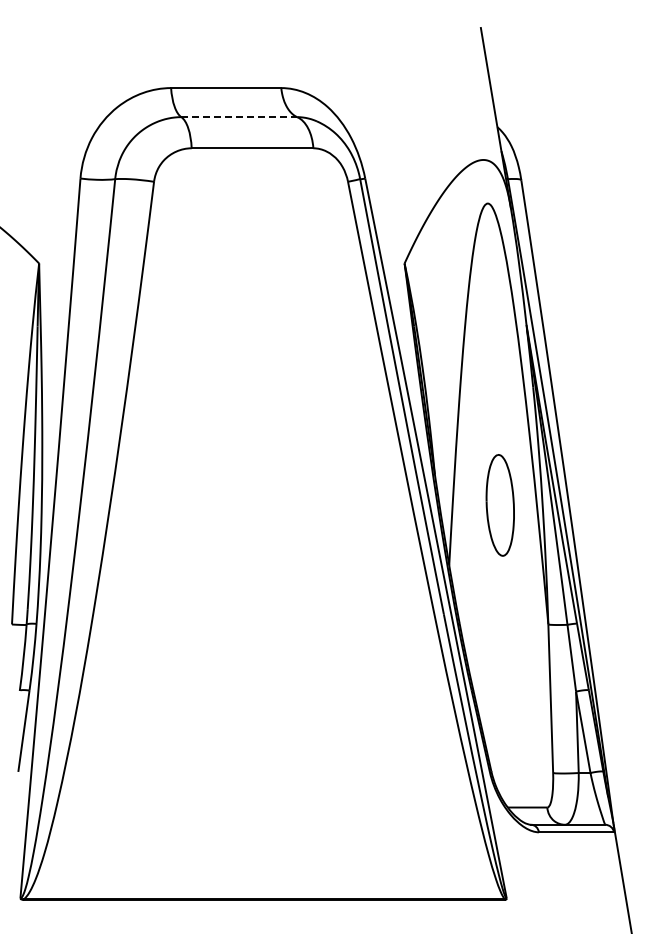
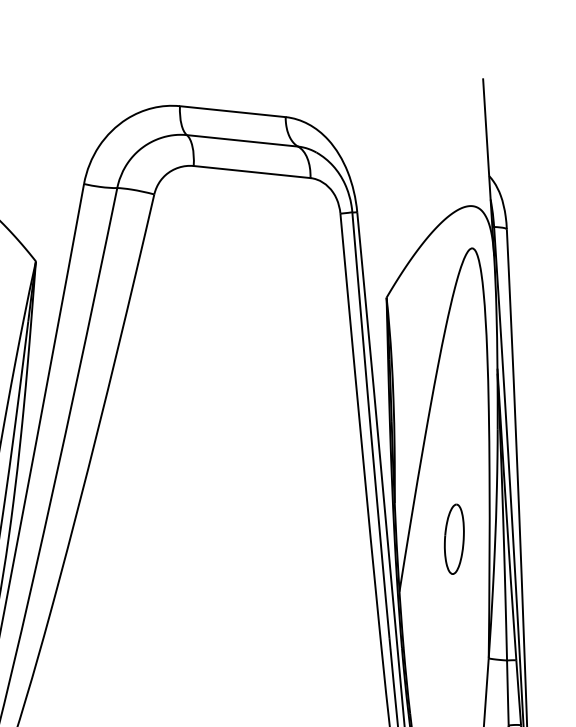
line: (239, 117) -> (242, 141), dashed -> solid
part: (499, 505) -> (453, 539), size x0.71

